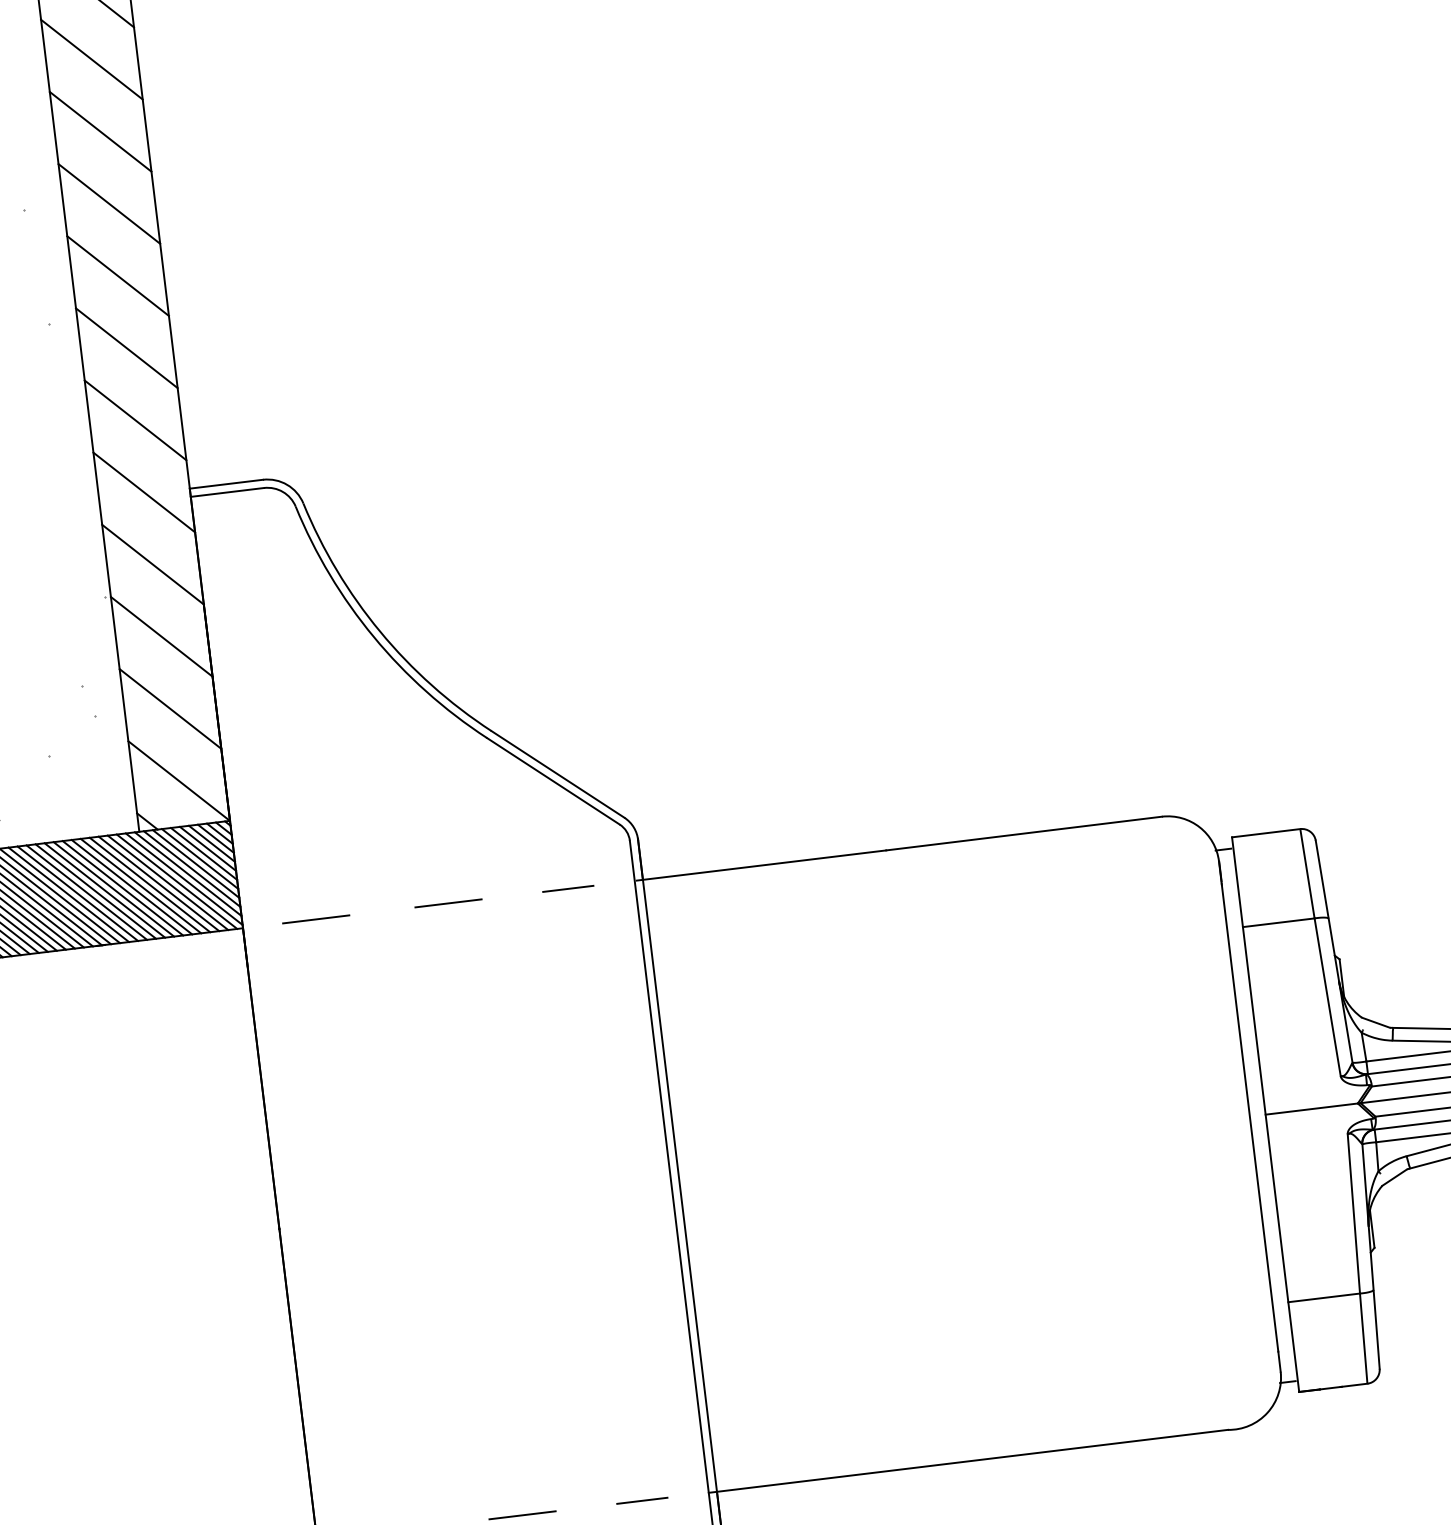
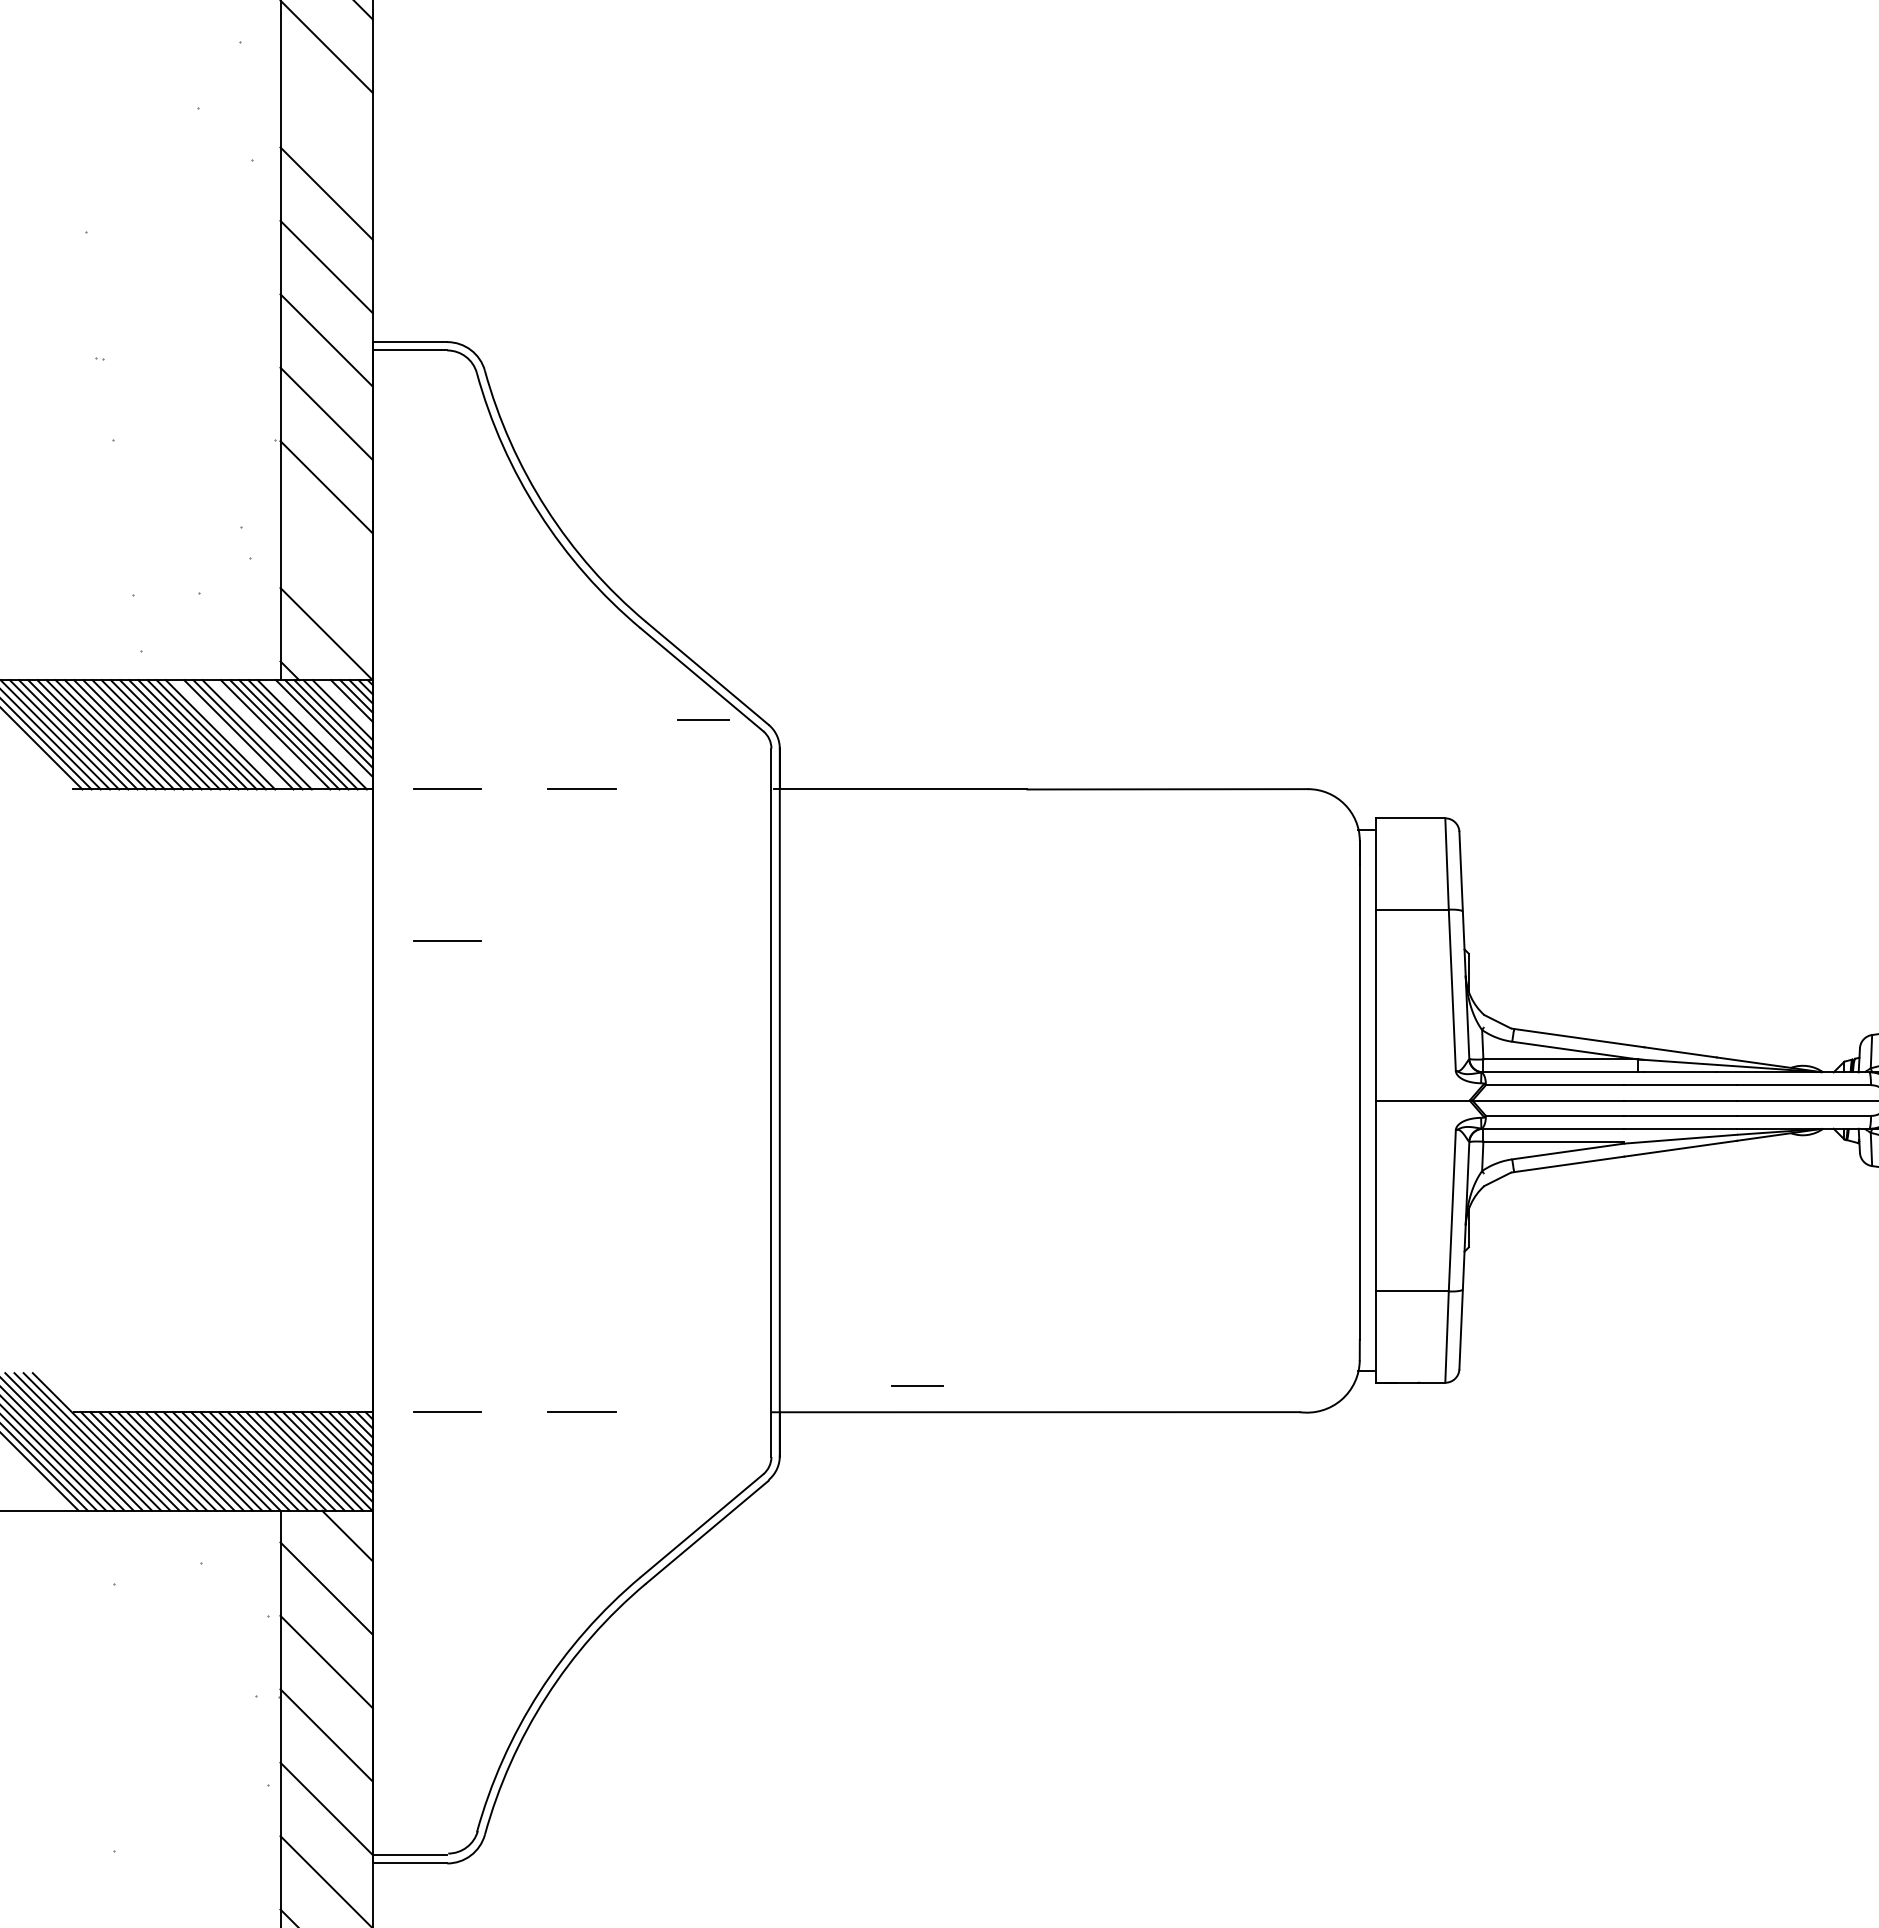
line: (117, 276) -> (326, 120), removed
line: (170, 708) -> (326, 560), removed
line: (207, 848) -> (346, 705), removed
line: (183, 879) -> (319, 733), removed
line: (132, 886) -> (266, 734), removed
line: (567, 887) -> (703, 719), moved
line: (95, 891) -> (229, 734), removed
line: (334, 1067) -> (447, 940), added
line: (641, 1500) -> (917, 1385), moved

